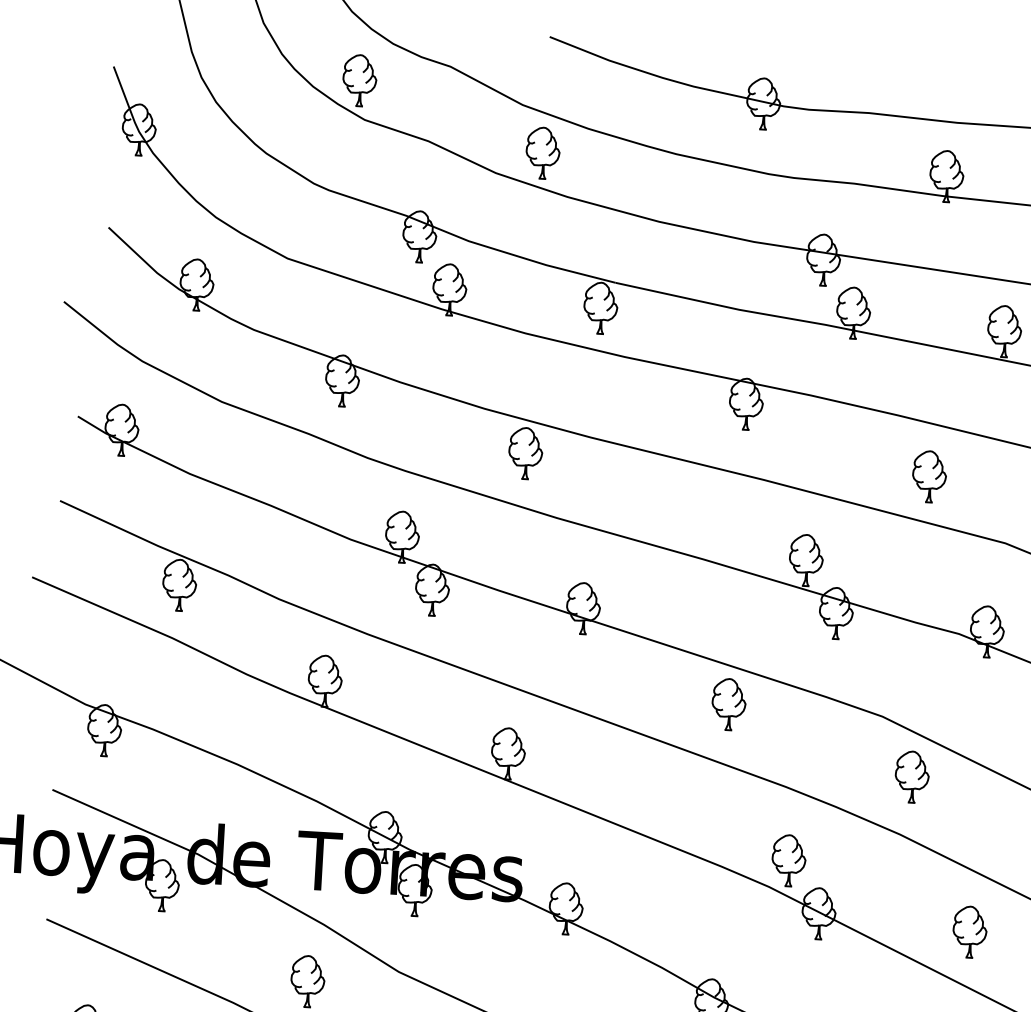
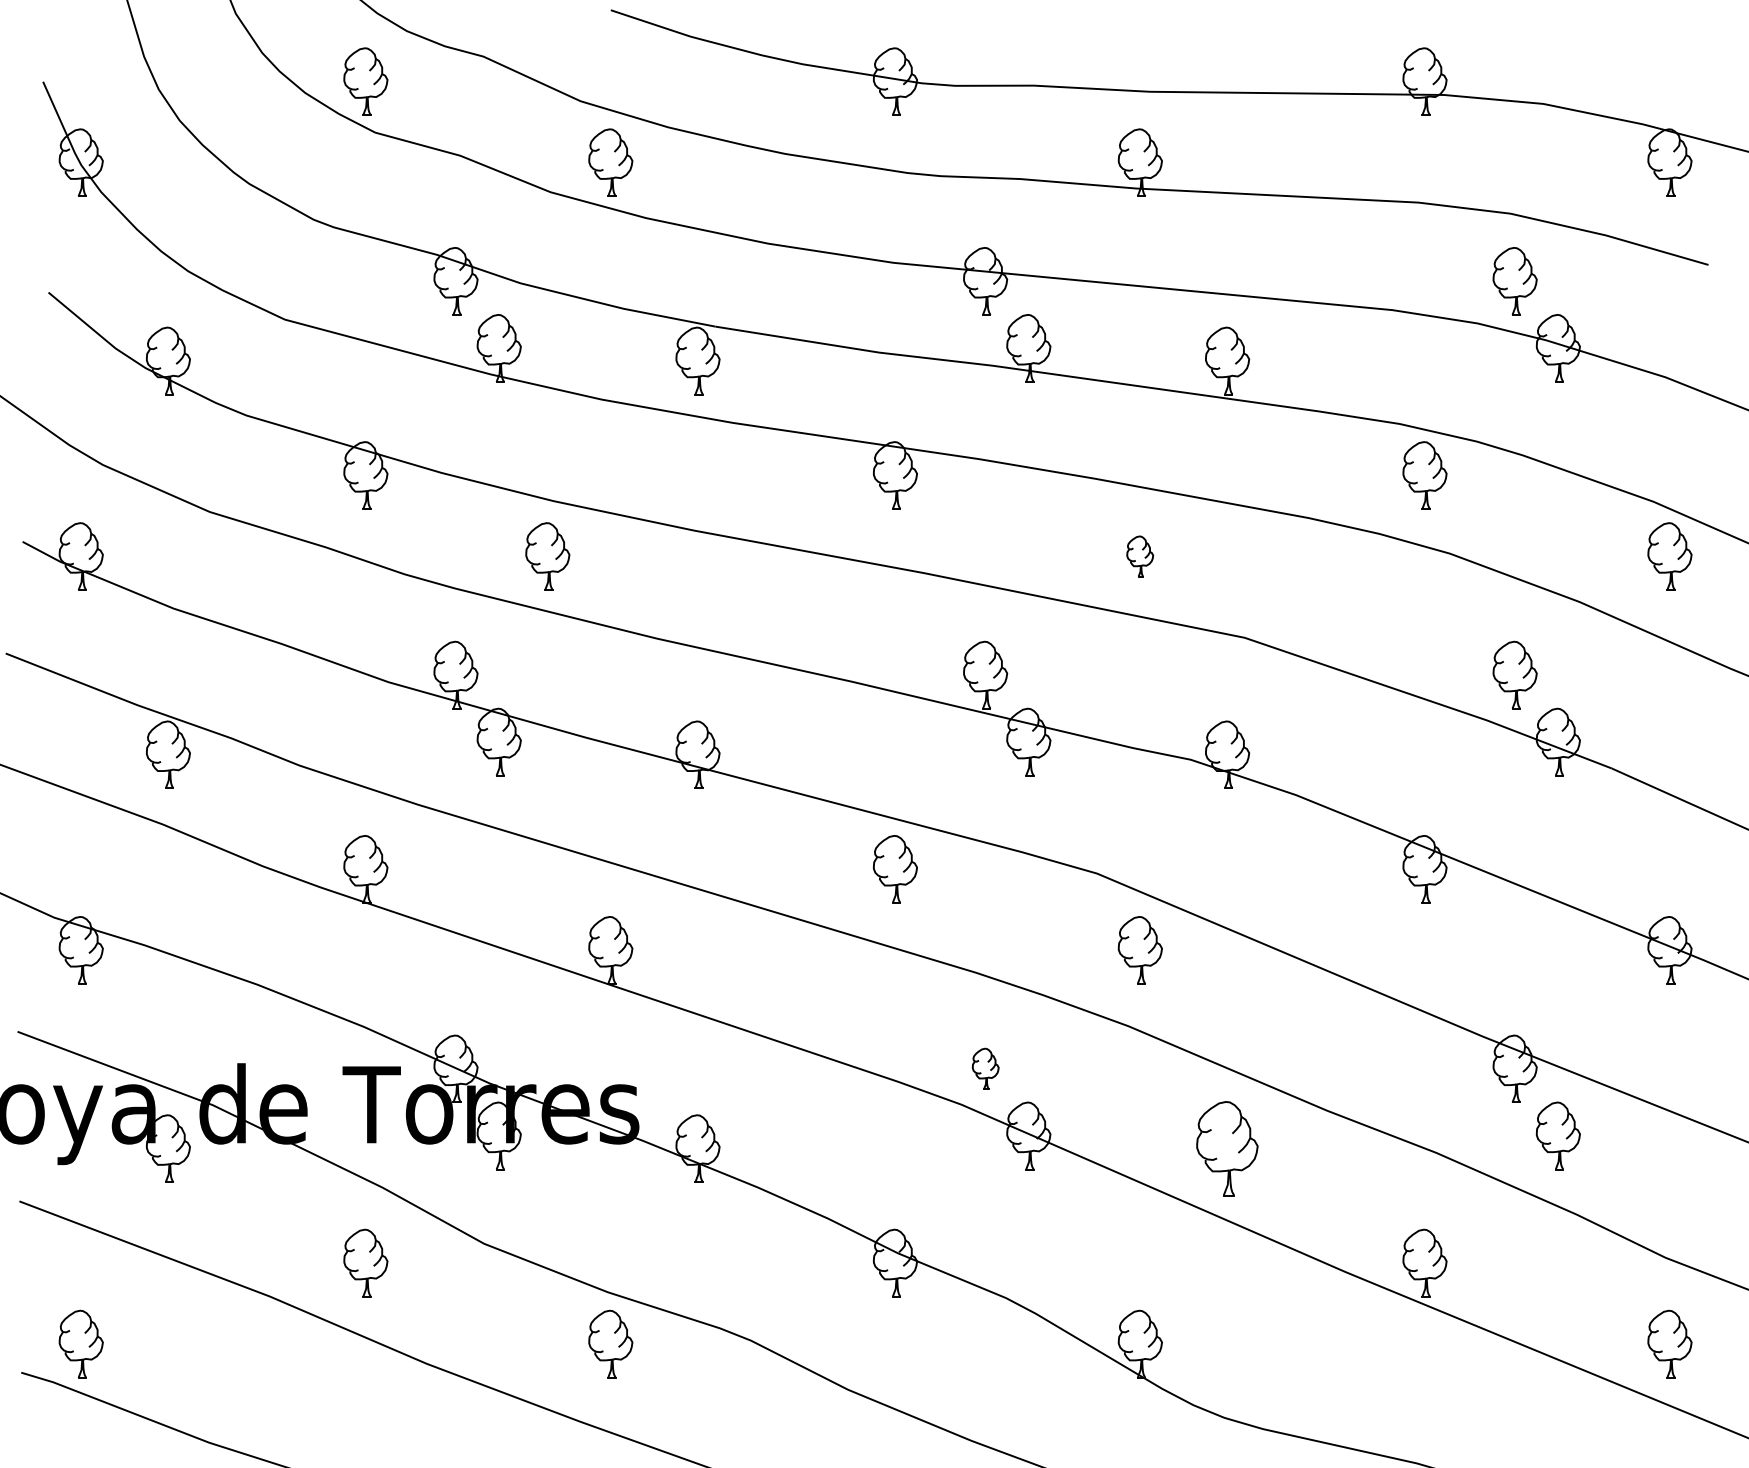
part: (525, 453) -> (547, 556), moved
part: (928, 476) -> (1139, 556), size x0.6
part: (788, 860) -> (985, 1068), size x0.6
part: (969, 932) -> (1227, 1148), size x1.4

